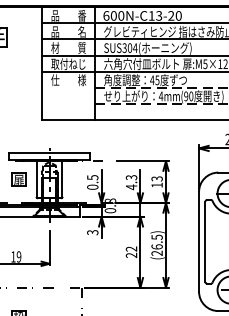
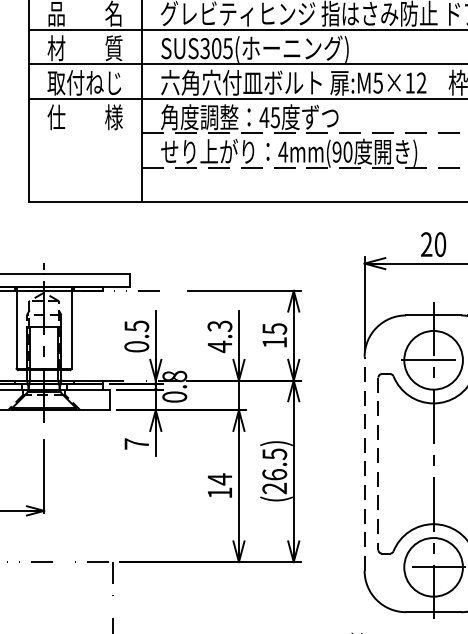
text: (135, 47) -> (228, 47), SUS304( -> SUS305(
text: (156, 178) -> (273, 328), 13 -> 15
text: (92, 232) -> (136, 443), 3 -> 7
line: (199, 241) -> (365, 463), solid -> dashed
line: (205, 242) -> (378, 465), solid -> dashed
text: (131, 252) -> (219, 486), 22 -> 14

